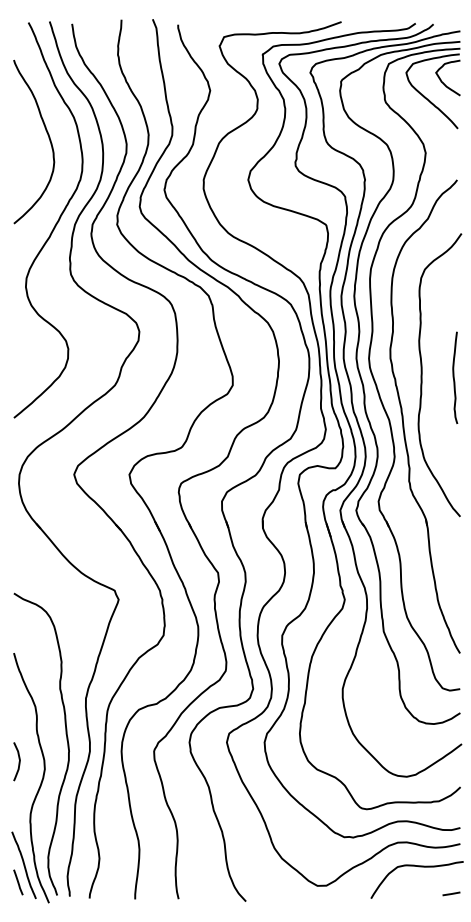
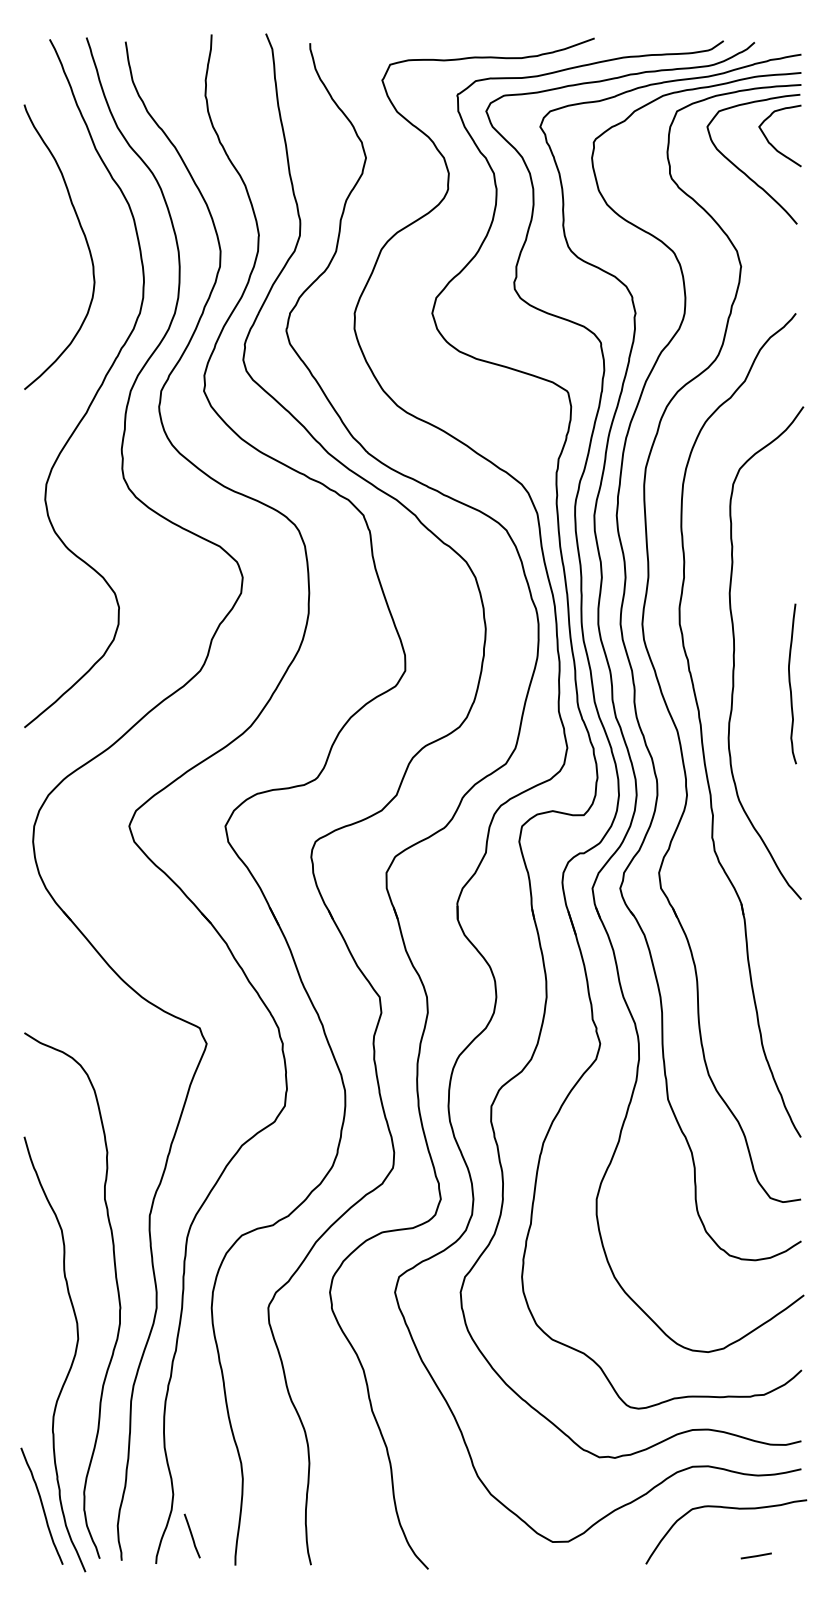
curve: (454, 377) -> (791, 683), moved
curve: (18, 761) -> (32, 1325), removed
line: (18, 882) -> (192, 1536), moved
line: (451, 893) -> (756, 1555), moved

